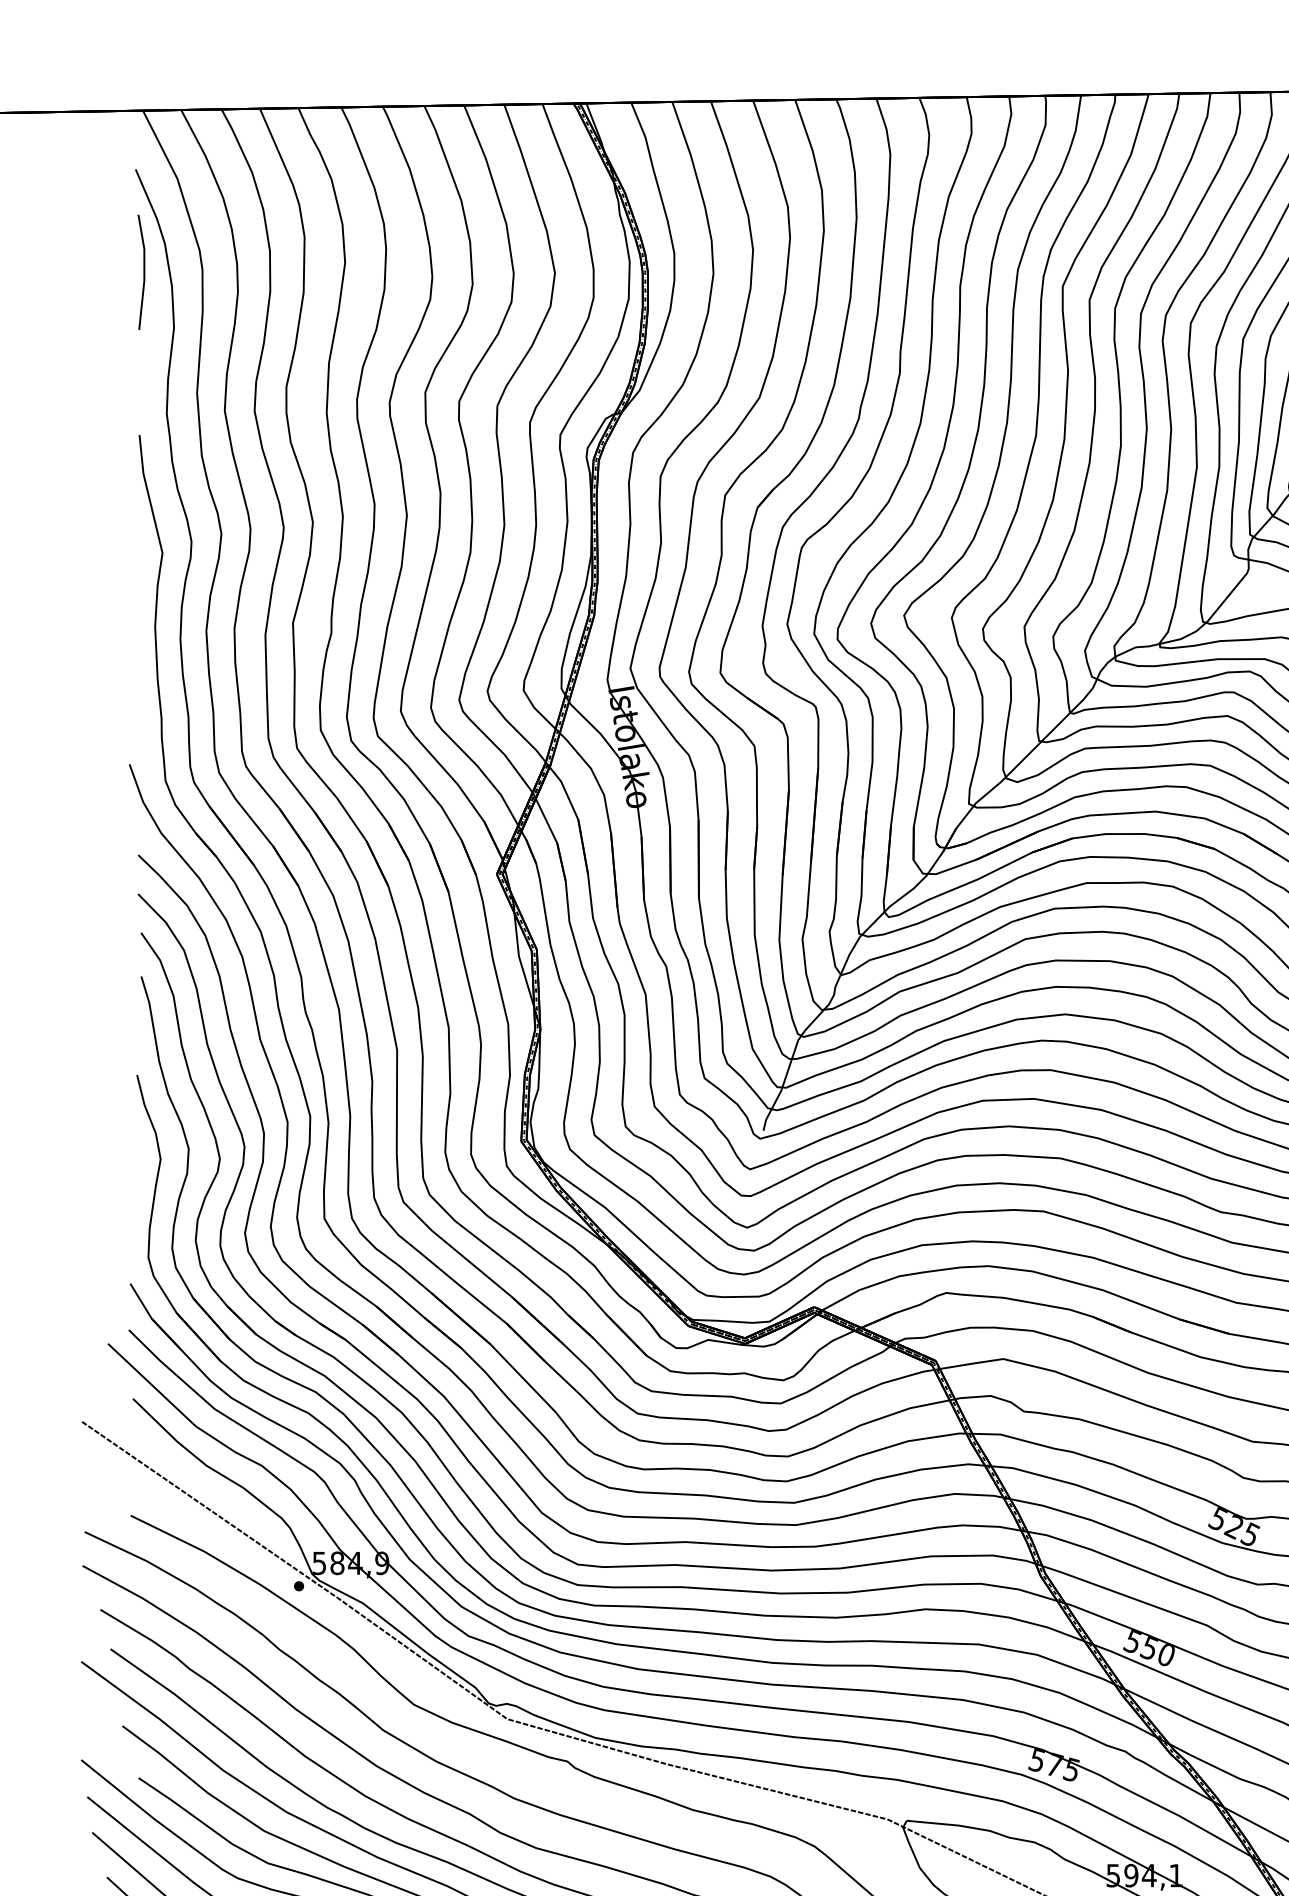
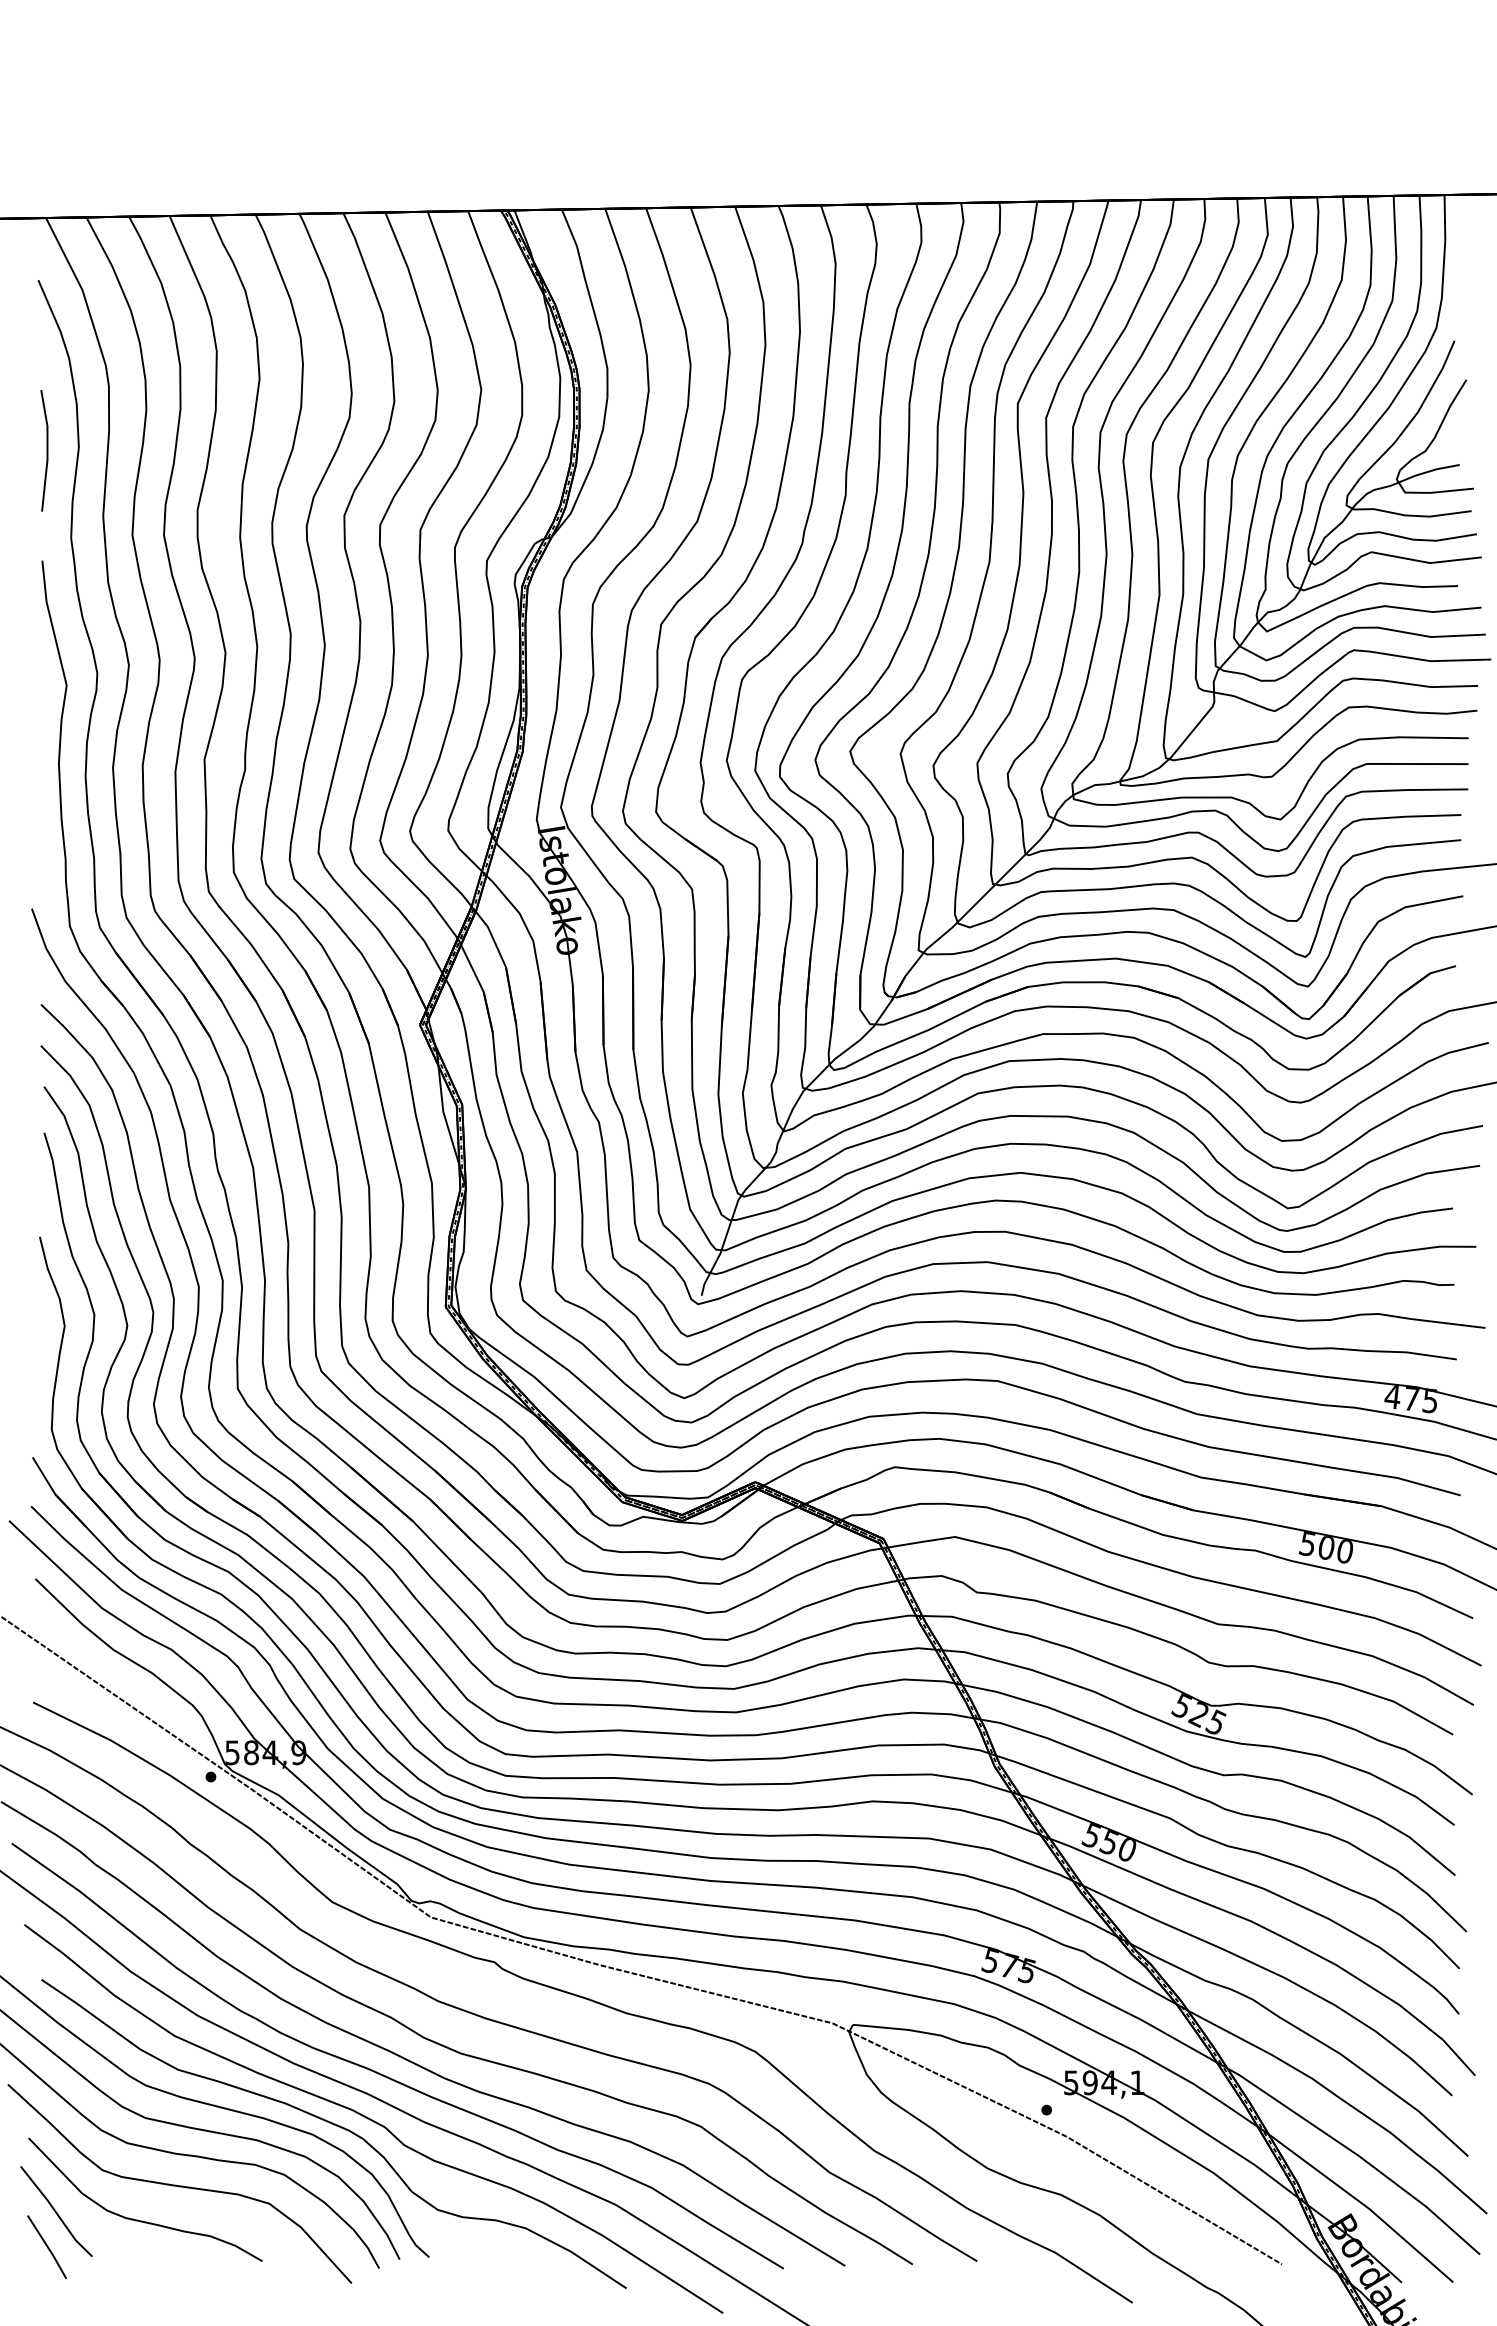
line: (143, 272) -> (46, 450), moved

